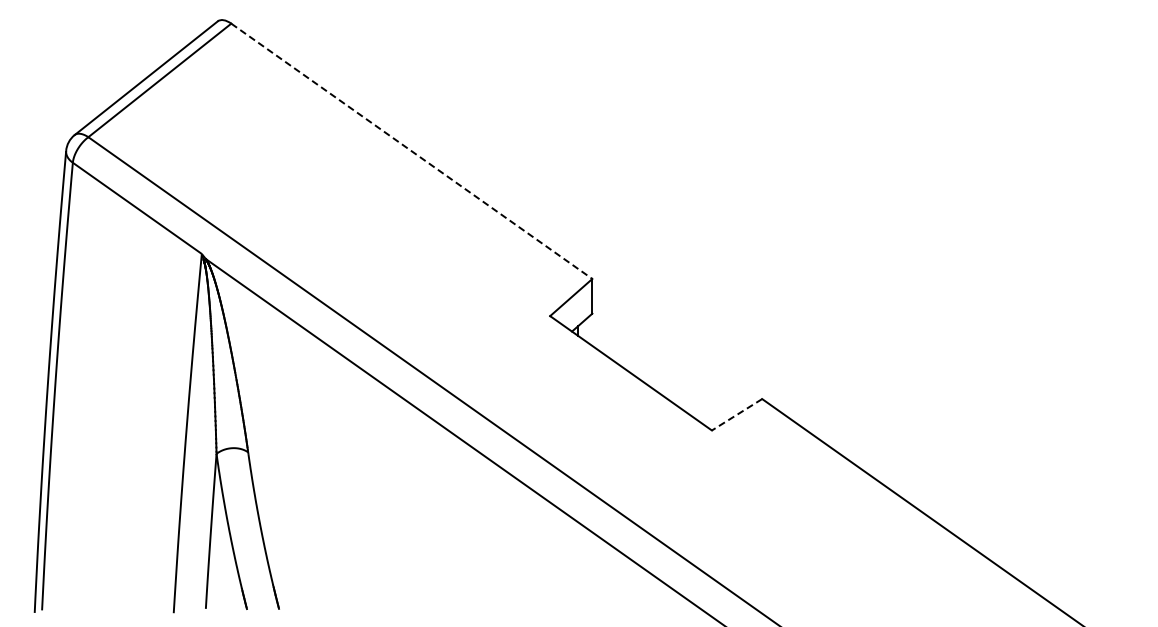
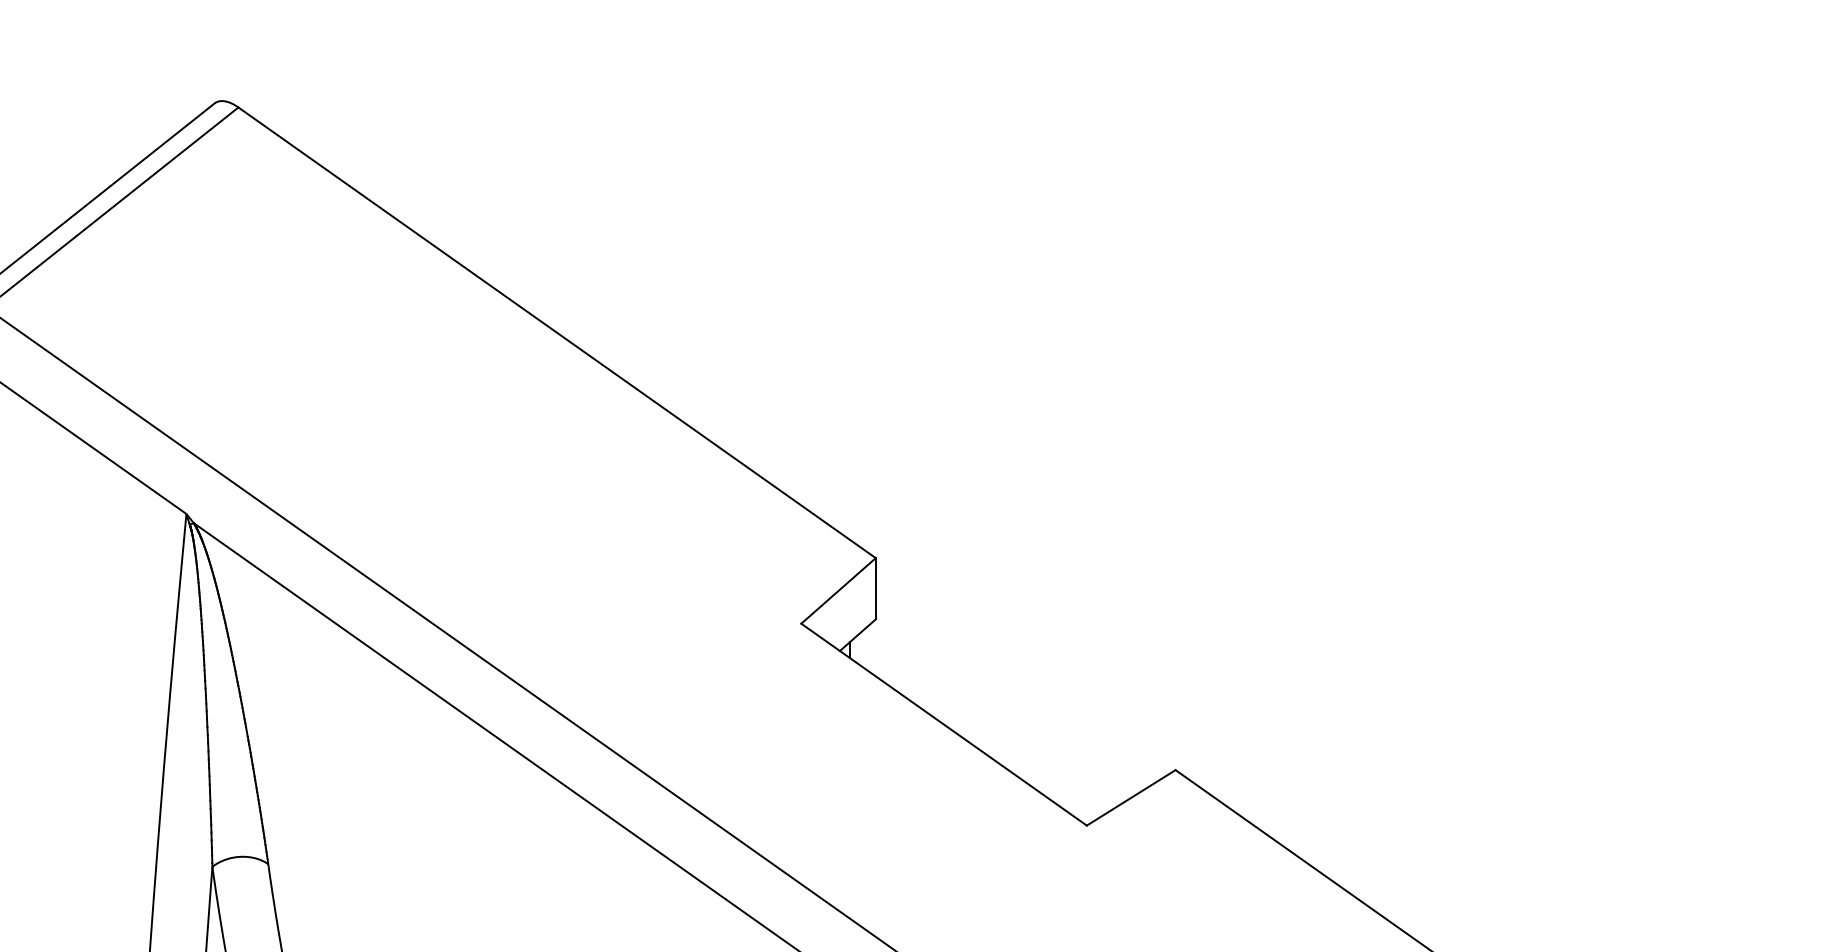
line: (412, 151) -> (558, 333), dashed -> solid
line: (737, 414) -> (1131, 797), dashed -> solid

